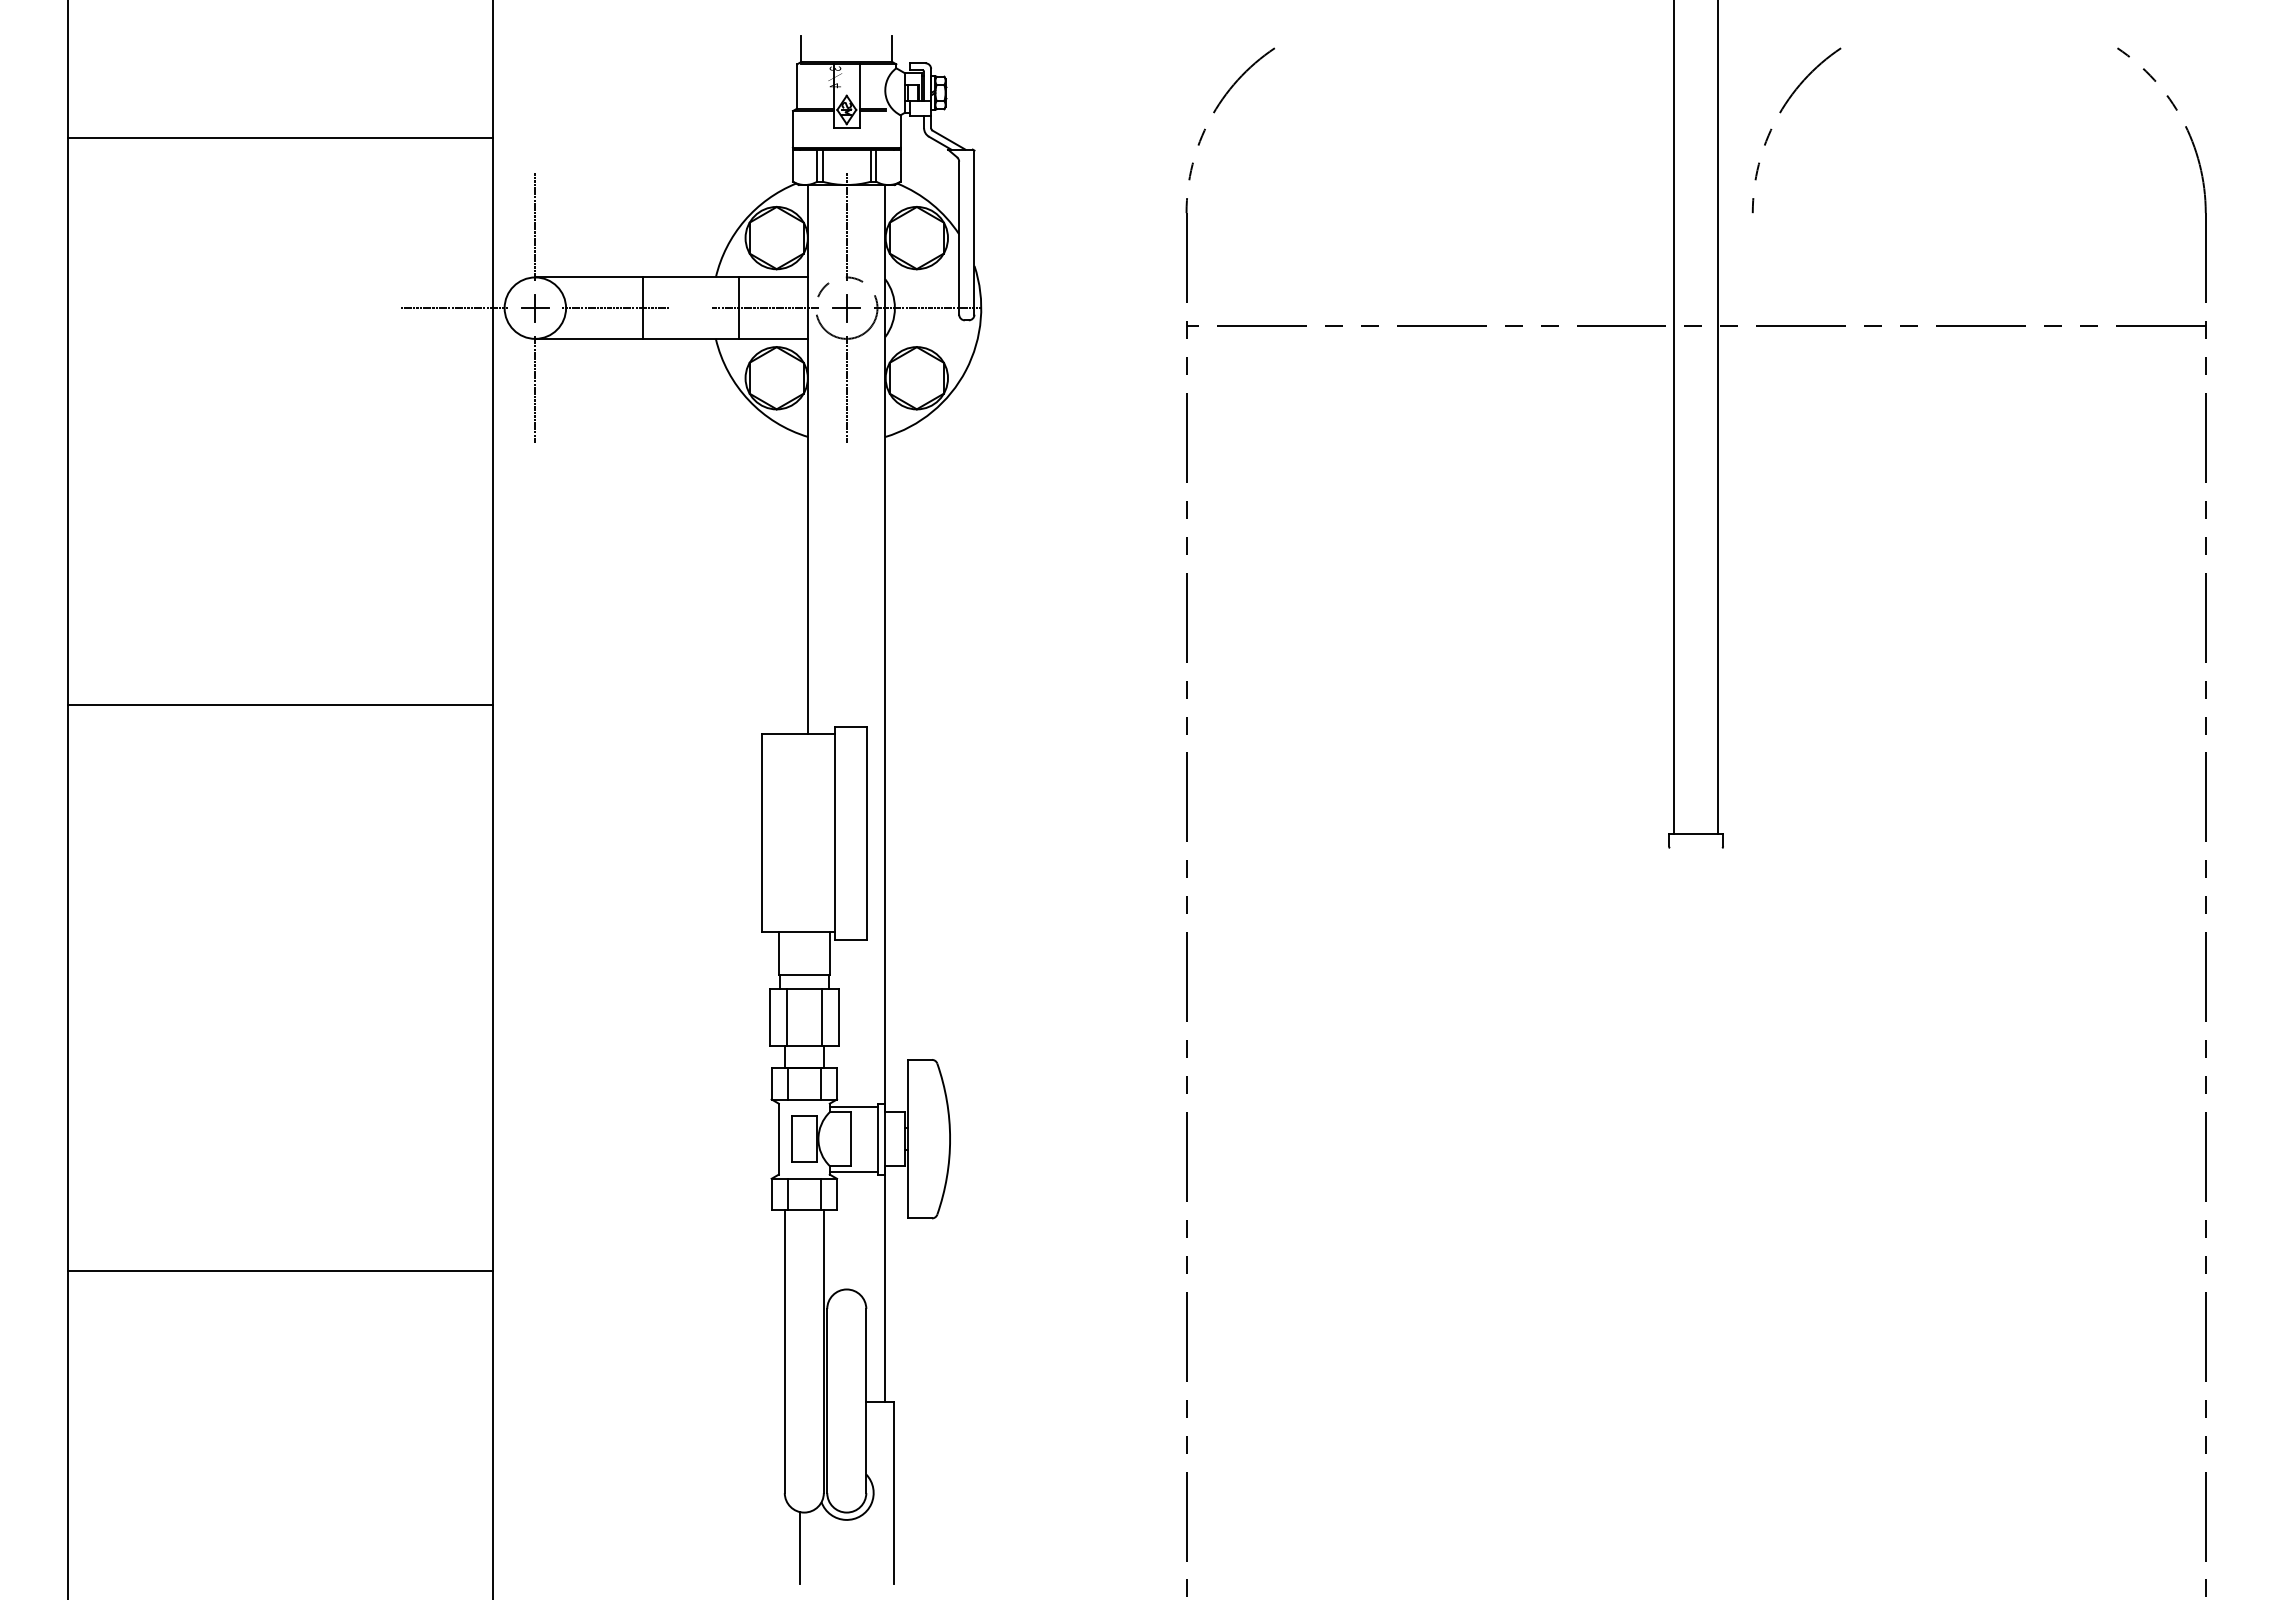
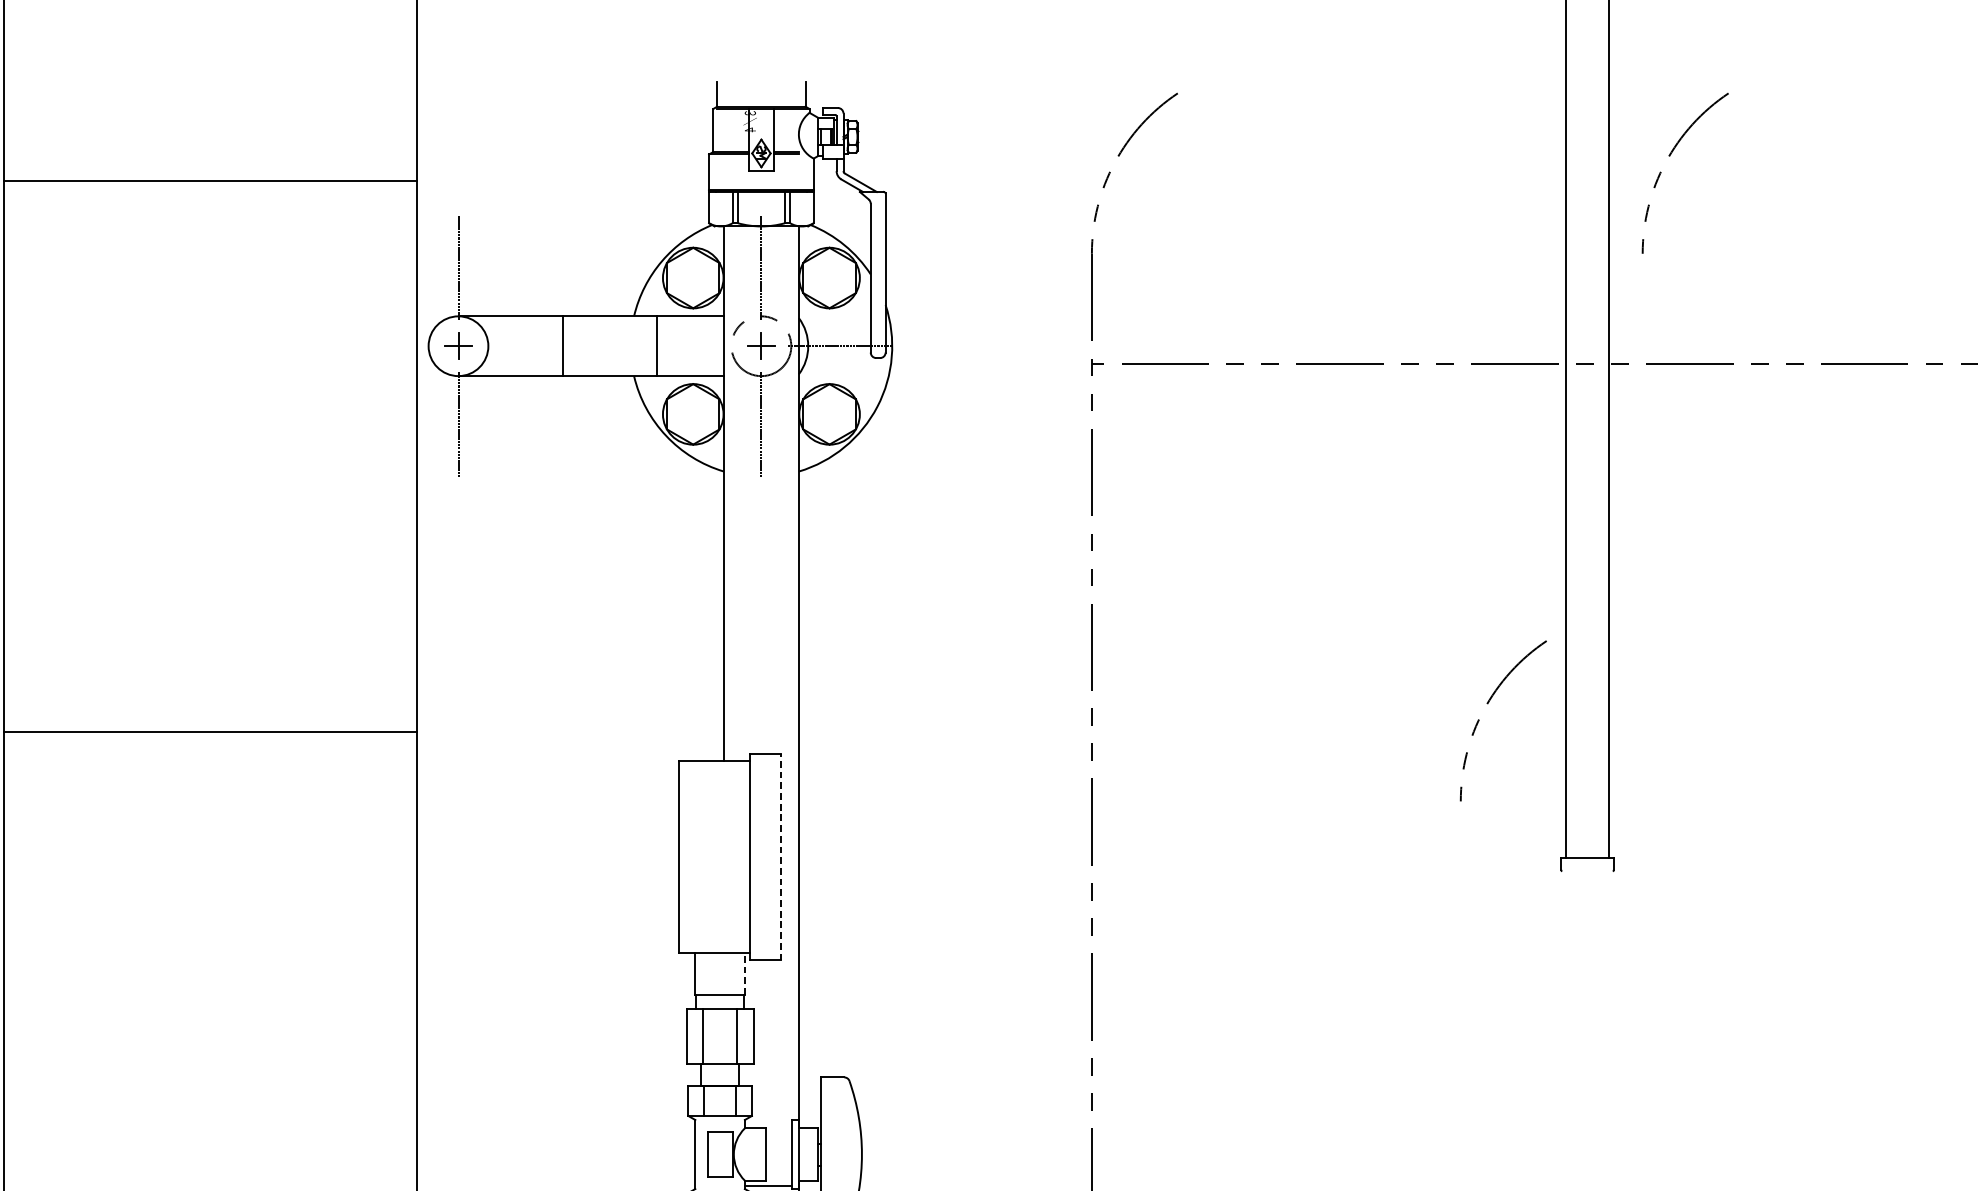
line: (454, 308) -> (379, 346), removed
line: (616, 308) -> (537, 346), removed
line: (765, 308) -> (682, 346), removed
arc: (1593, 676) -> (1487, 704), added
line: (866, 832) -> (780, 856), solid -> dashed
line: (829, 953) -> (744, 973), solid -> dashed
line: (853, 1106) -> (767, 1122), removed

